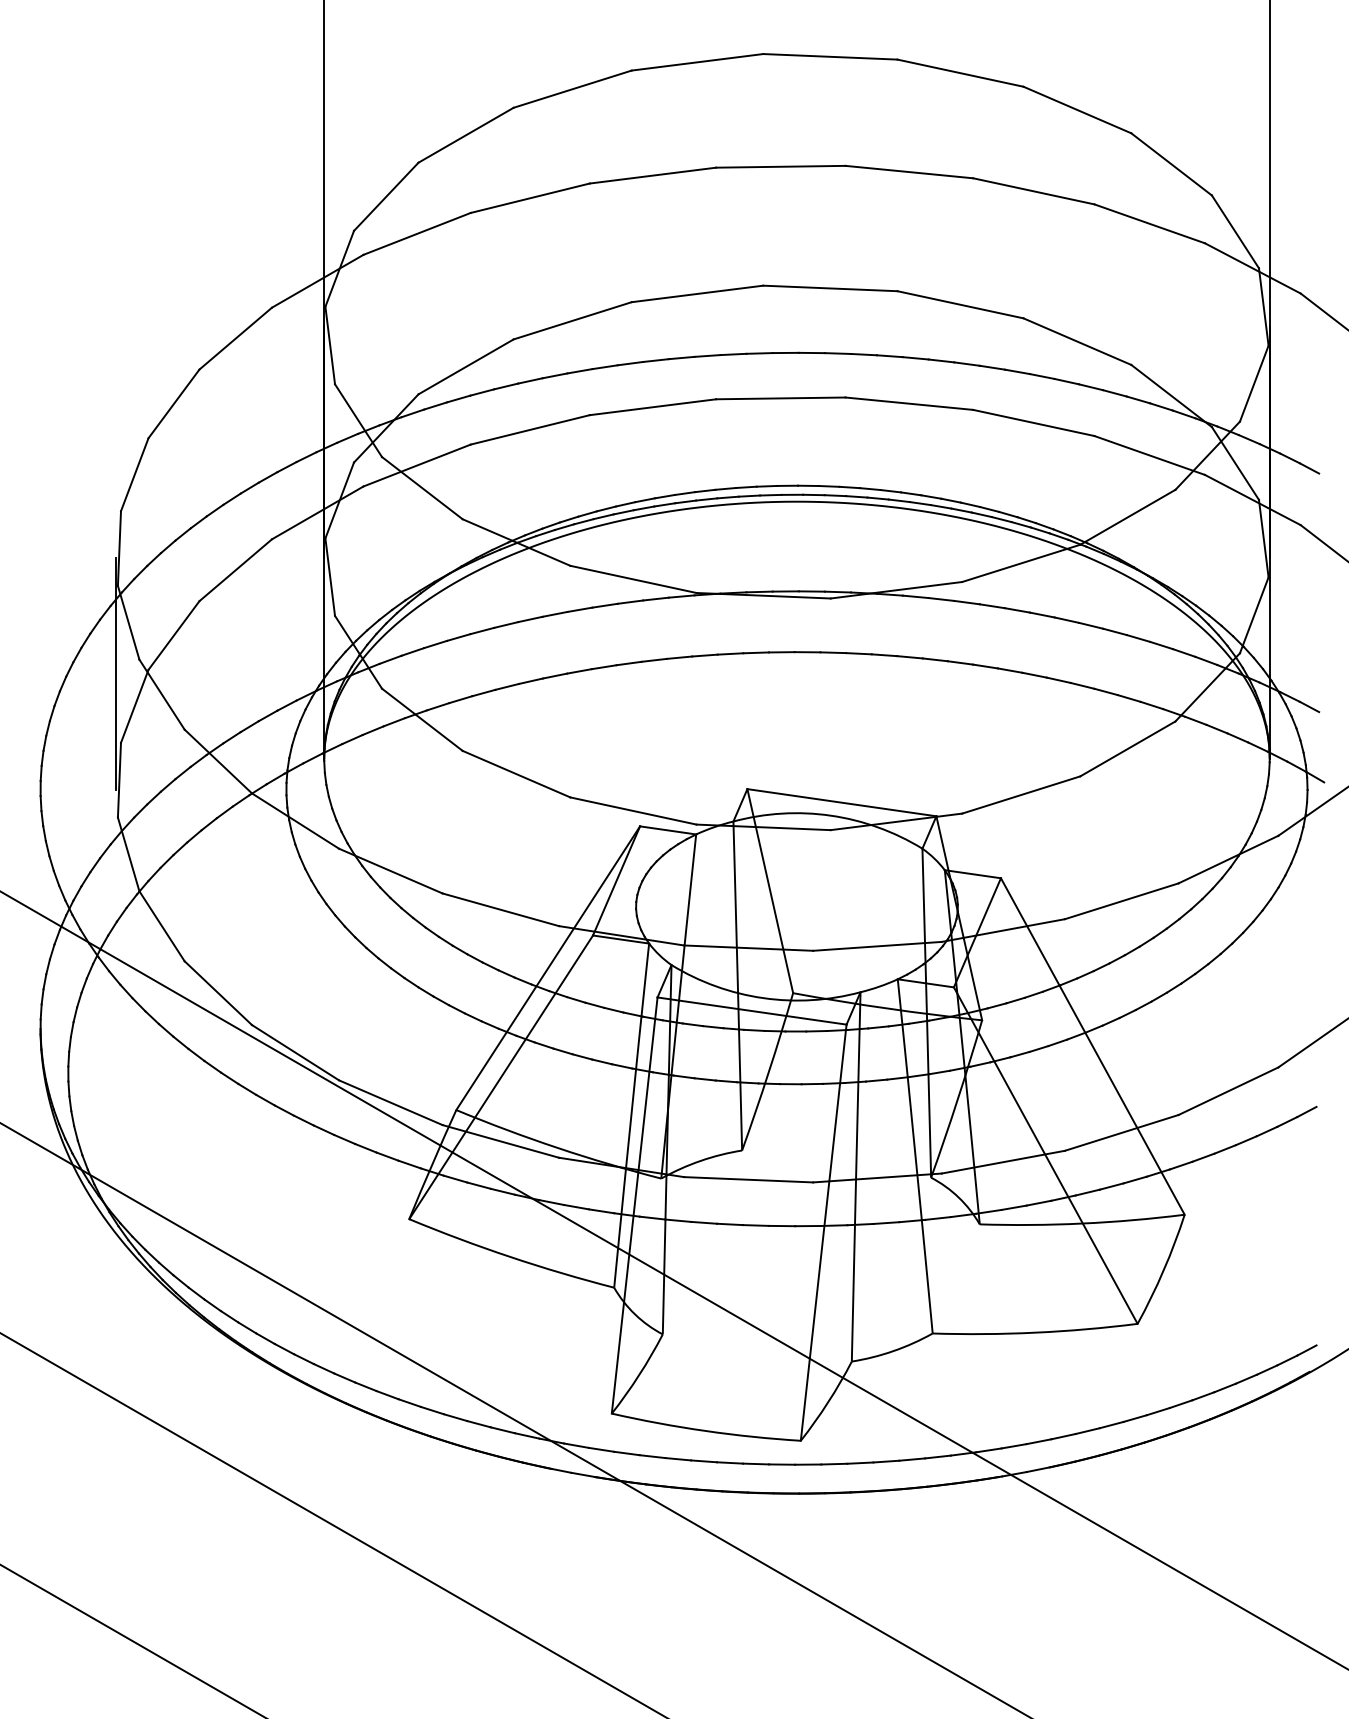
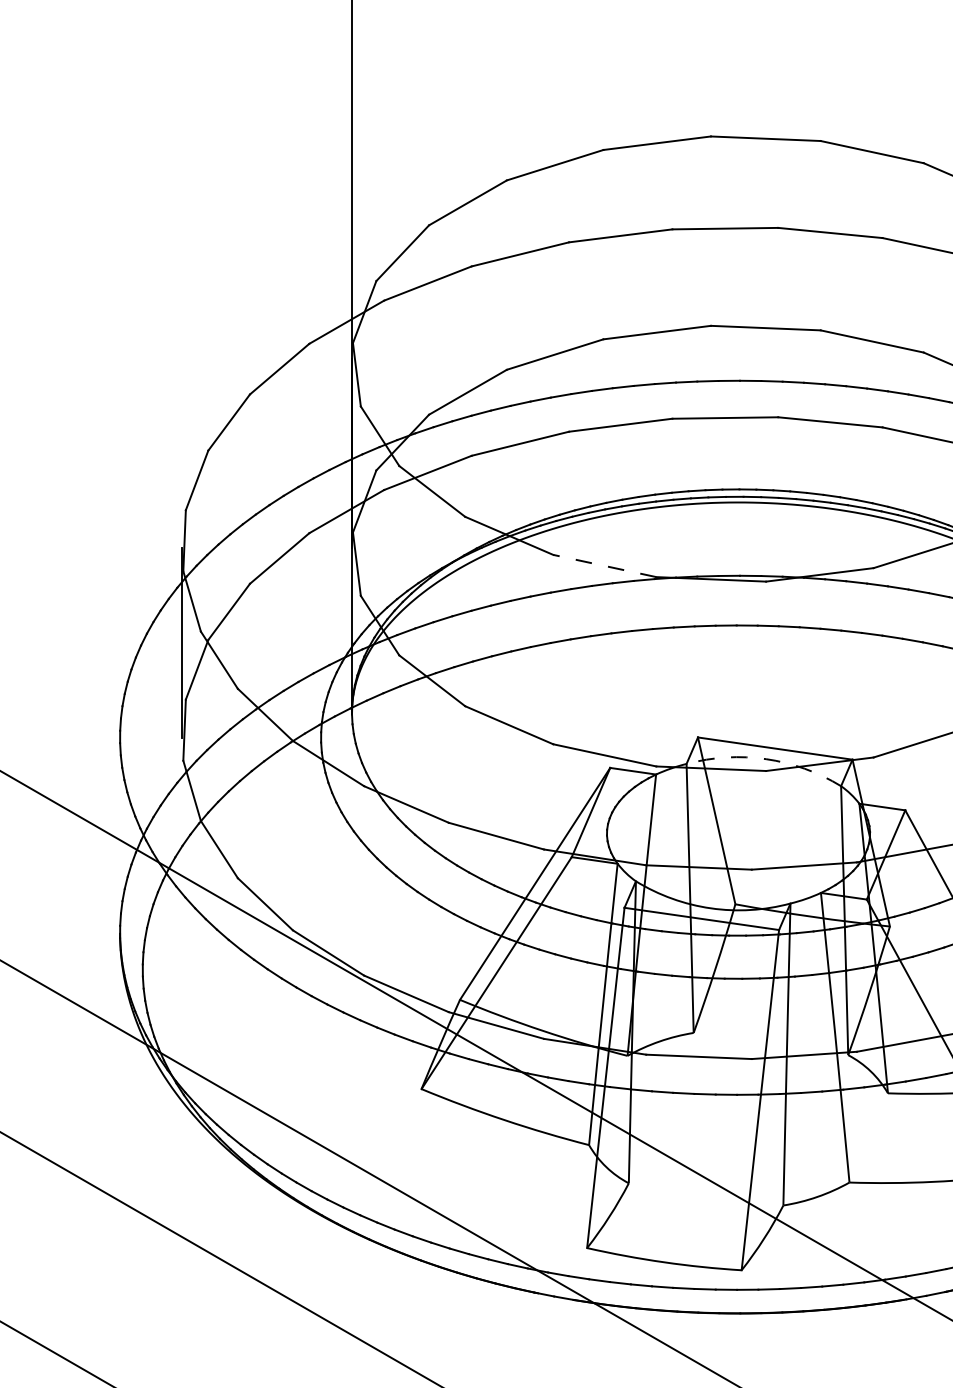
line: (632, 579) -> (604, 566), solid -> dashed
arc: (830, 815) -> (765, 759), solid -> dashed

